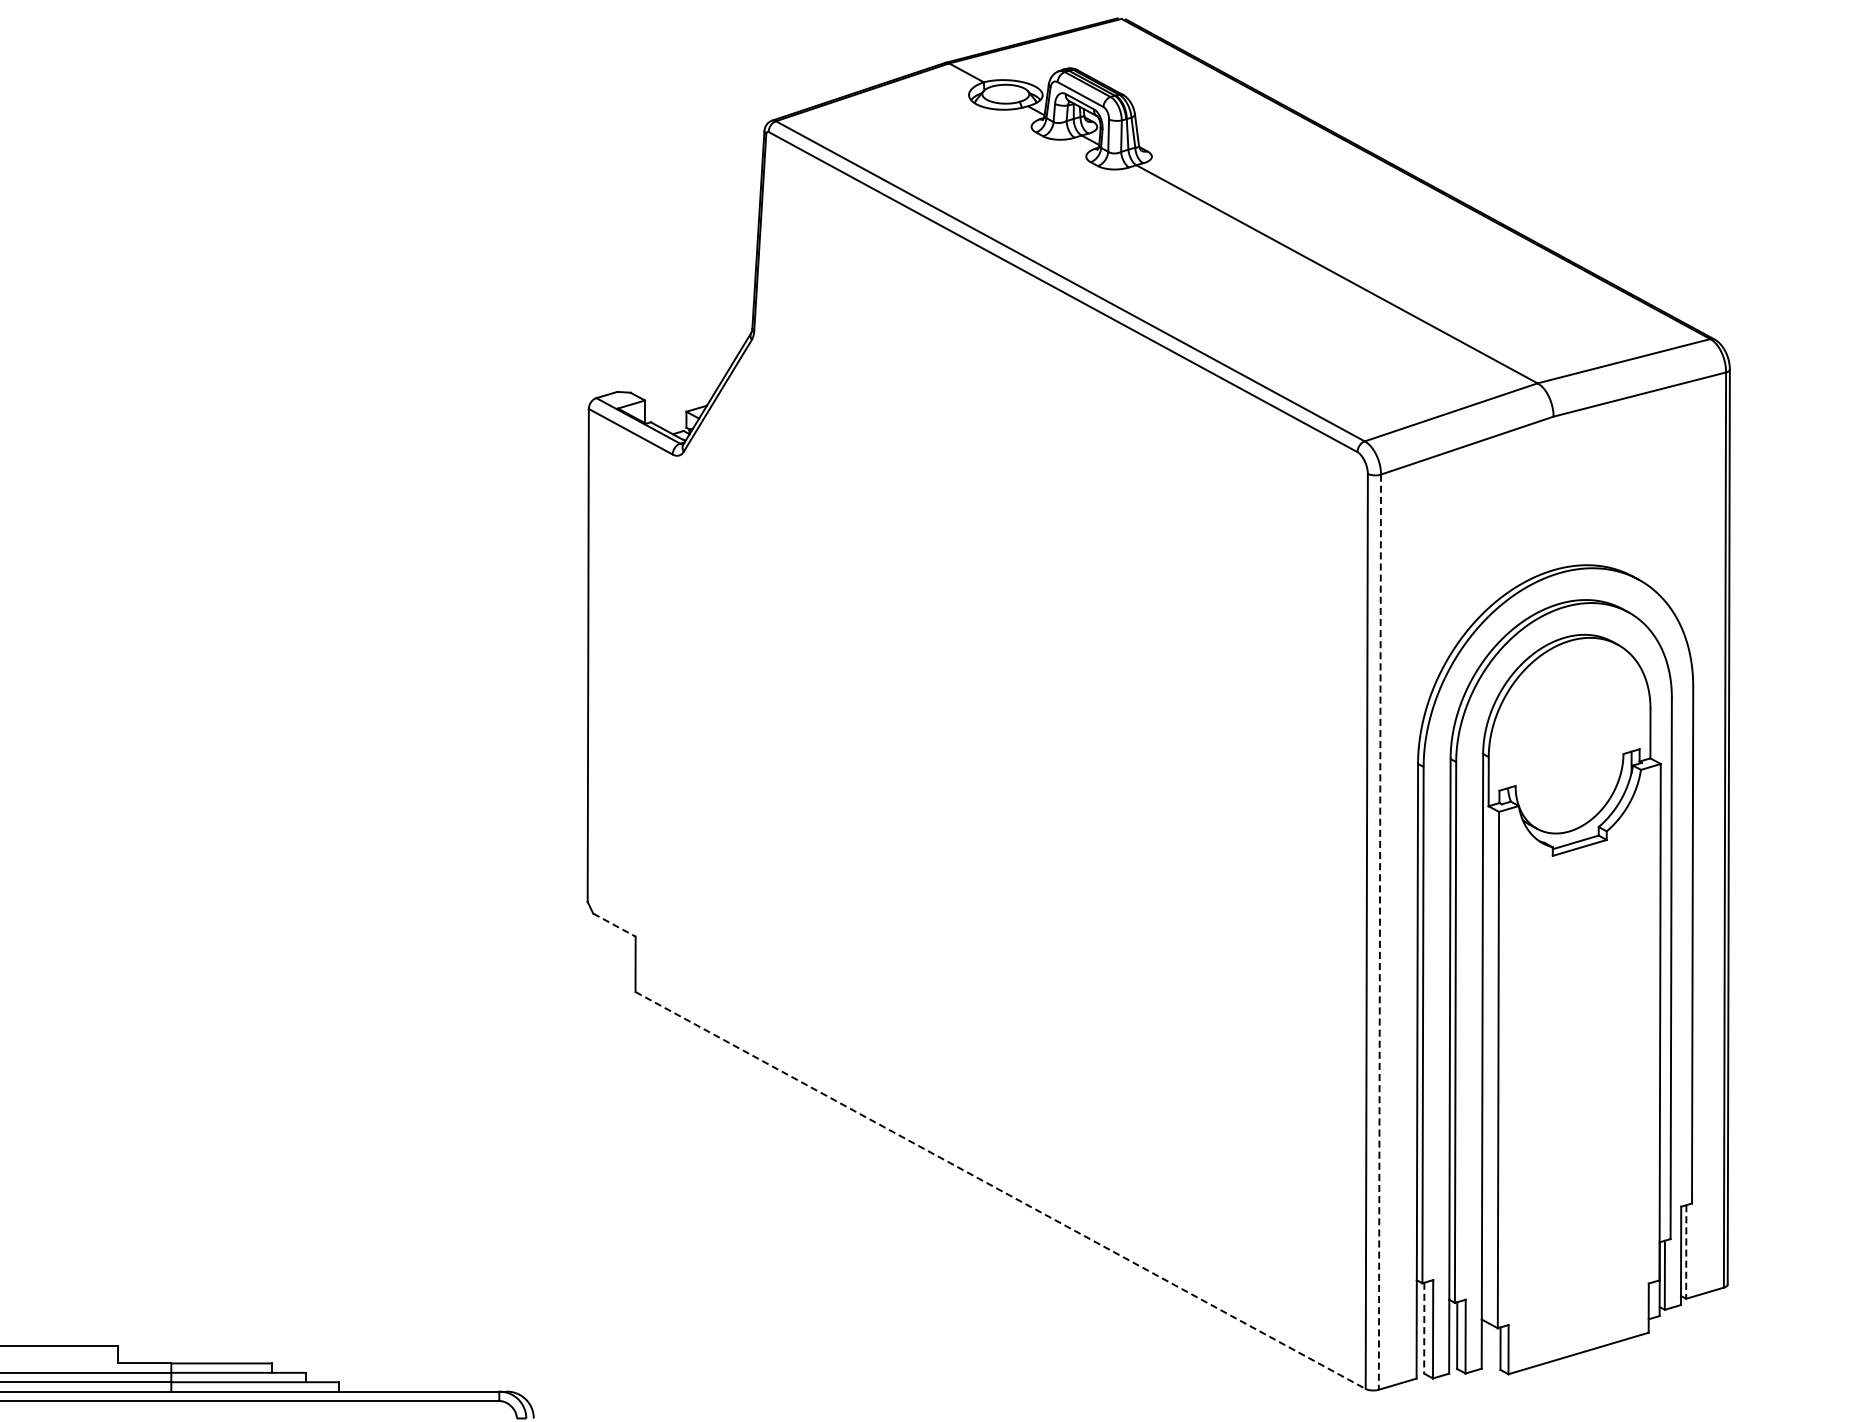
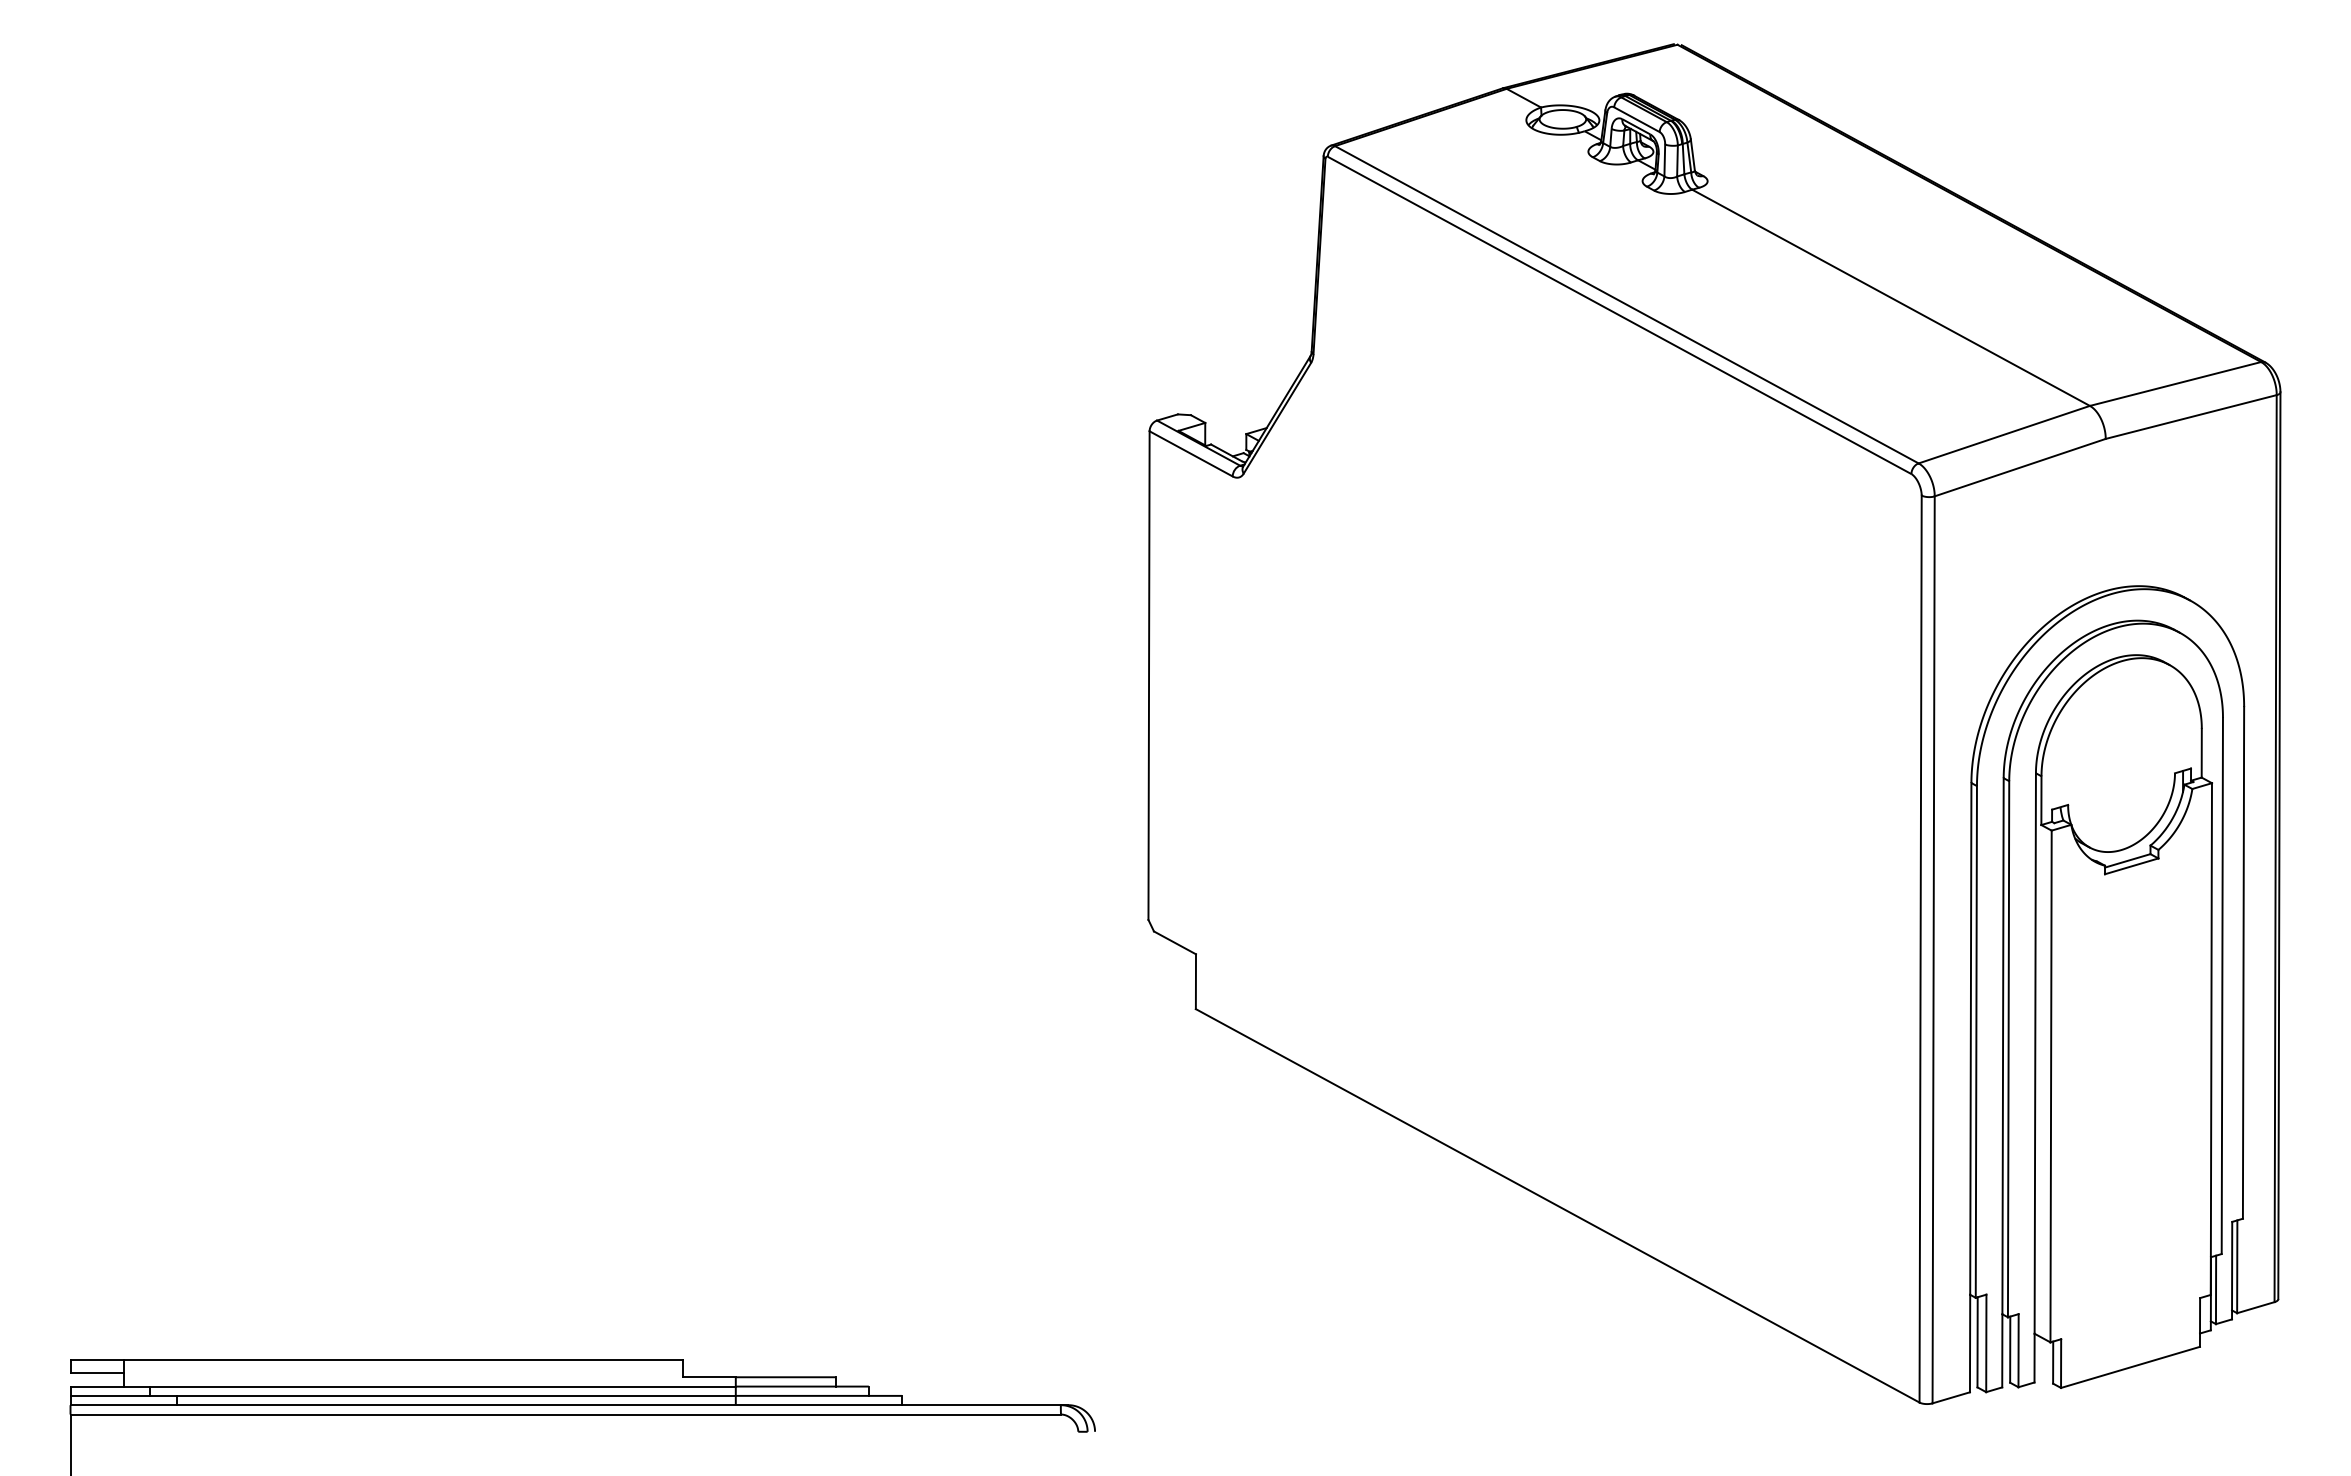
line: (613, 924) -> (1174, 942), dashed -> solid
line: (1379, 932) -> (1933, 950), dashed -> solid
line: (1000, 1190) -> (1557, 1205), dashed -> solid
line: (1686, 1252) -> (2237, 1267), dashed -> solid
line: (1424, 1328) -> (1977, 1342), dashed -> solid

